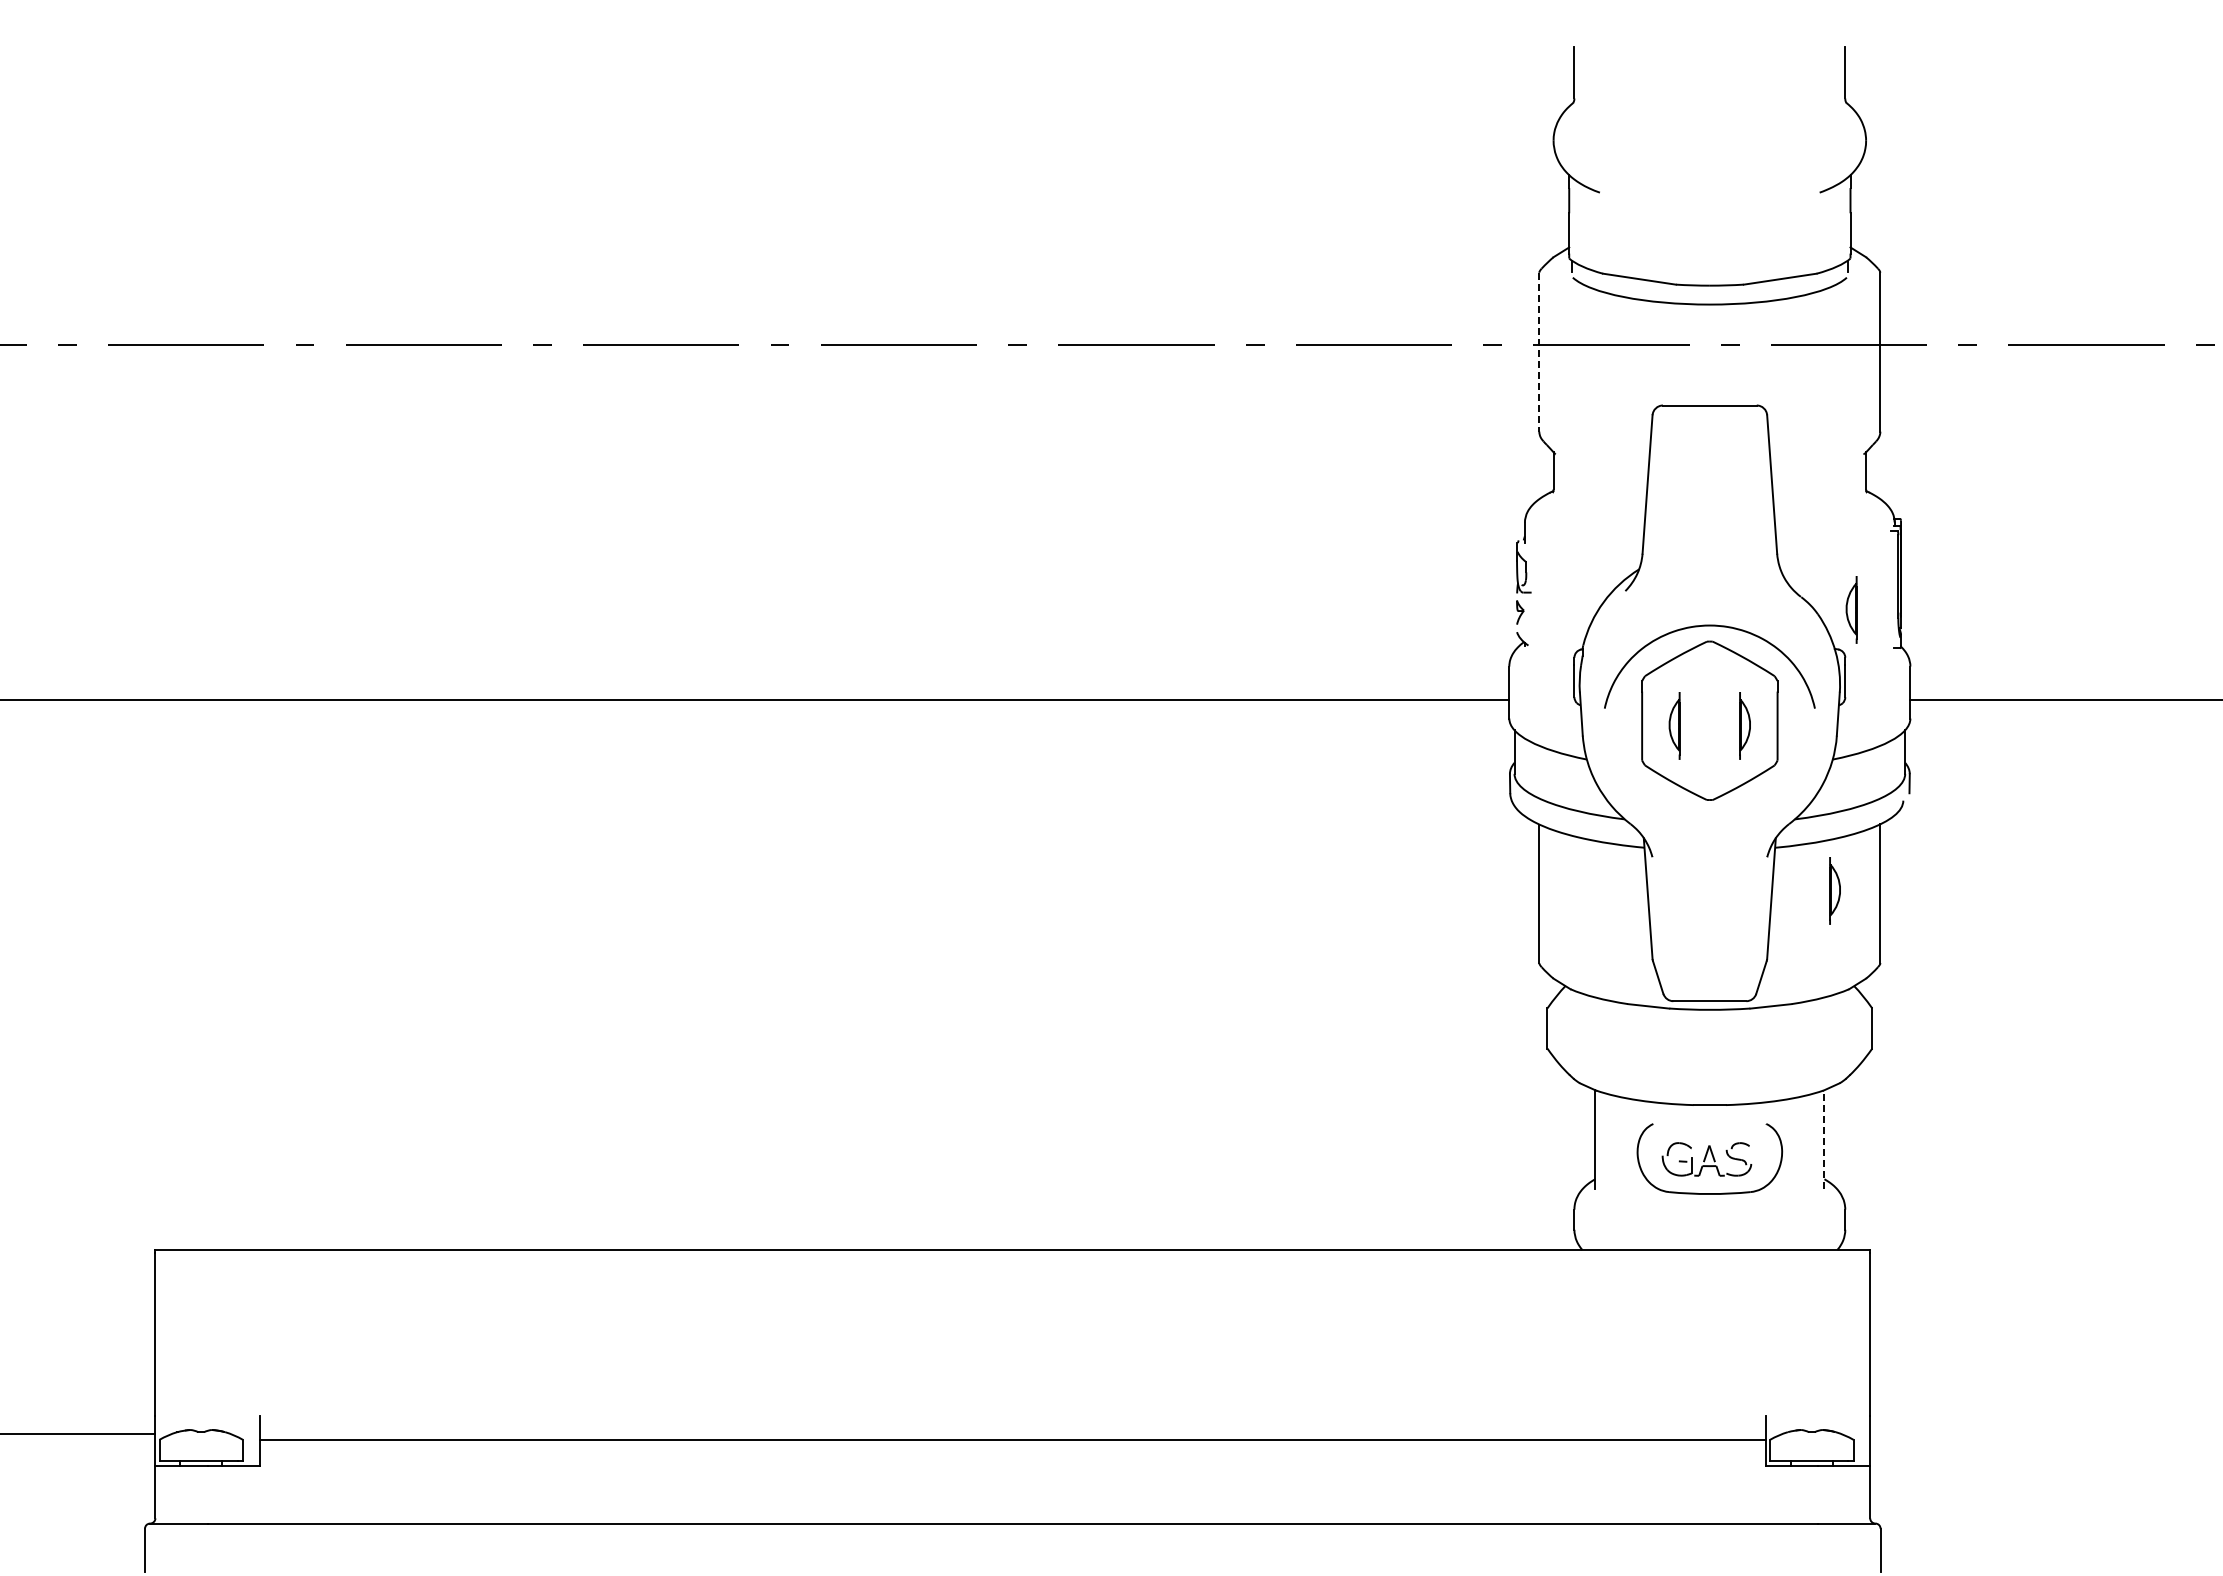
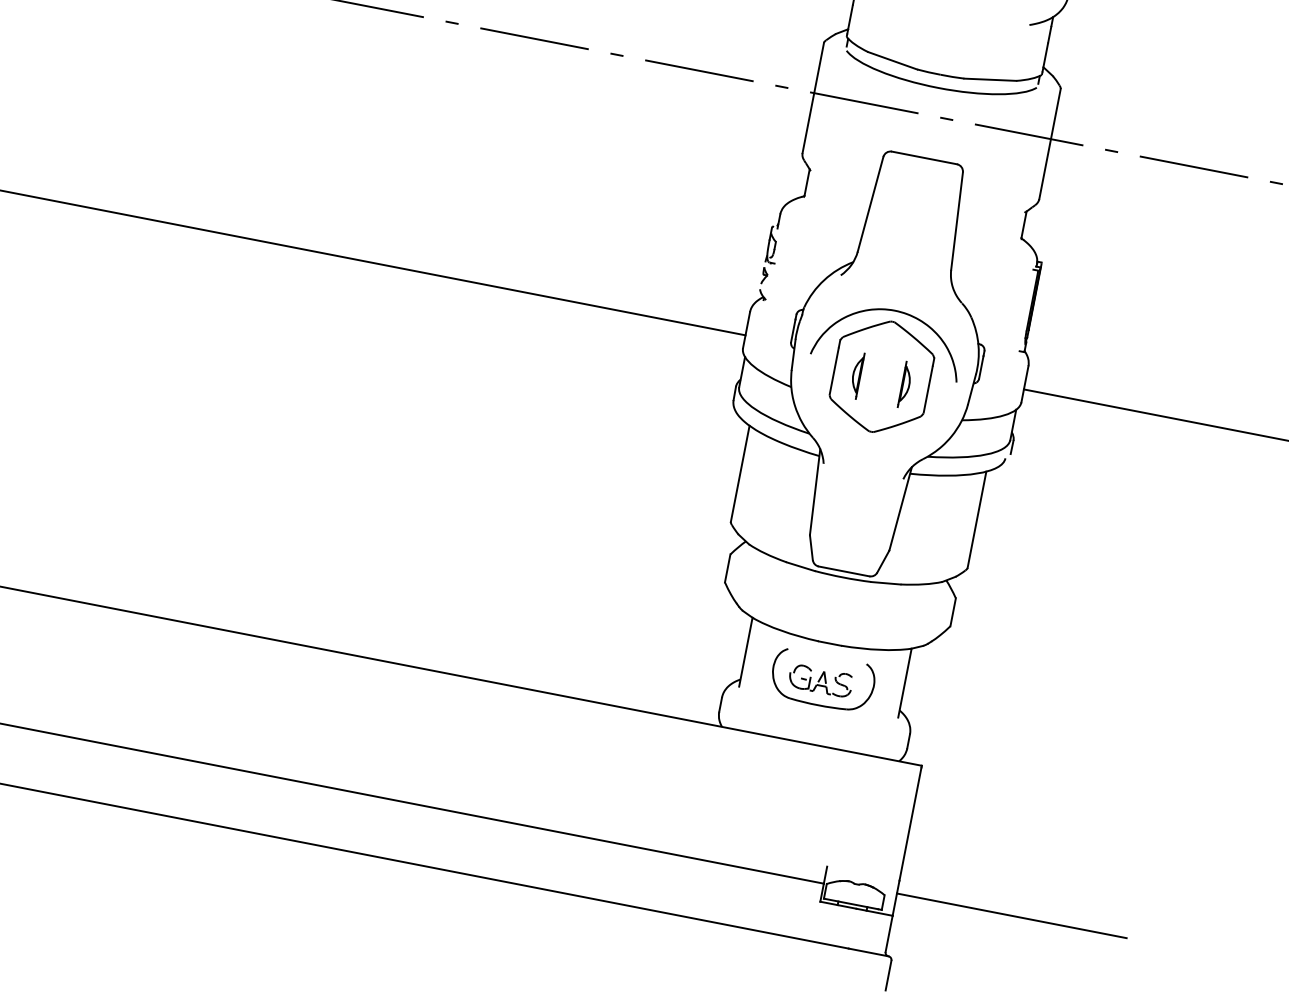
line: (1539, 352) -> (813, 98), dashed -> solid
part: (1851, 609) -> (995, 318), removed
part: (1834, 890) -> (945, 511), removed
line: (1824, 1139) -> (905, 682), dashed -> solid
line: (2035, 1434) -> (1011, 916), added

